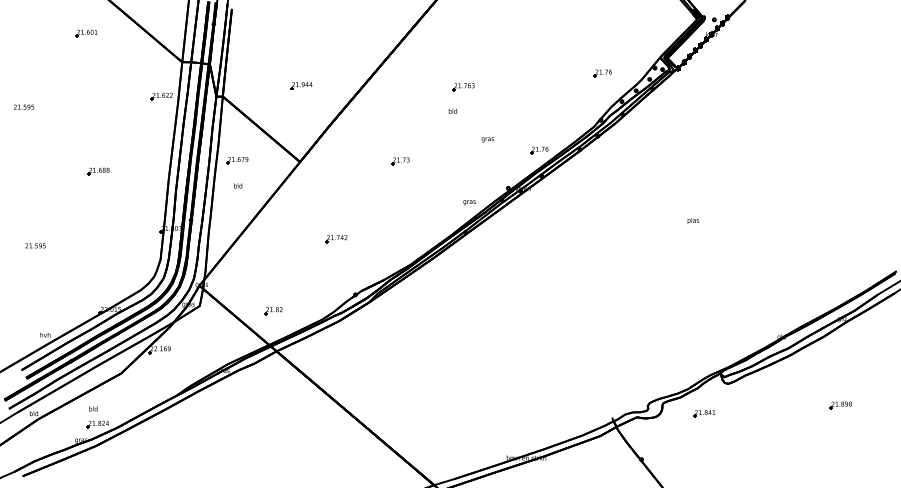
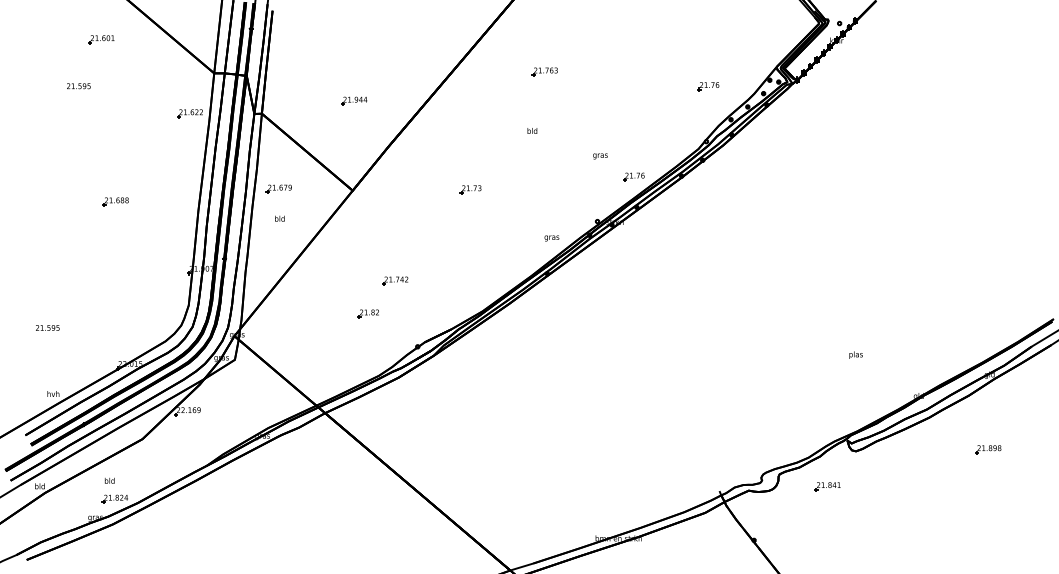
part: (463, 87) -> (544, 72), moved
text: (24, 106) -> (79, 85), moved
text: (487, 139) -> (600, 155), moved
text: (693, 220) -> (856, 354), moved
text: (35, 245) -> (47, 327), moved
part: (273, 311) -> (368, 314), moved
part: (840, 405) -> (987, 449), moved

